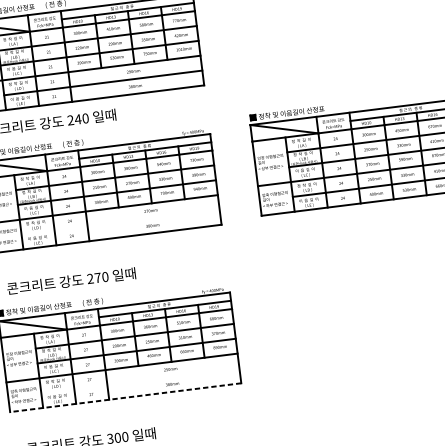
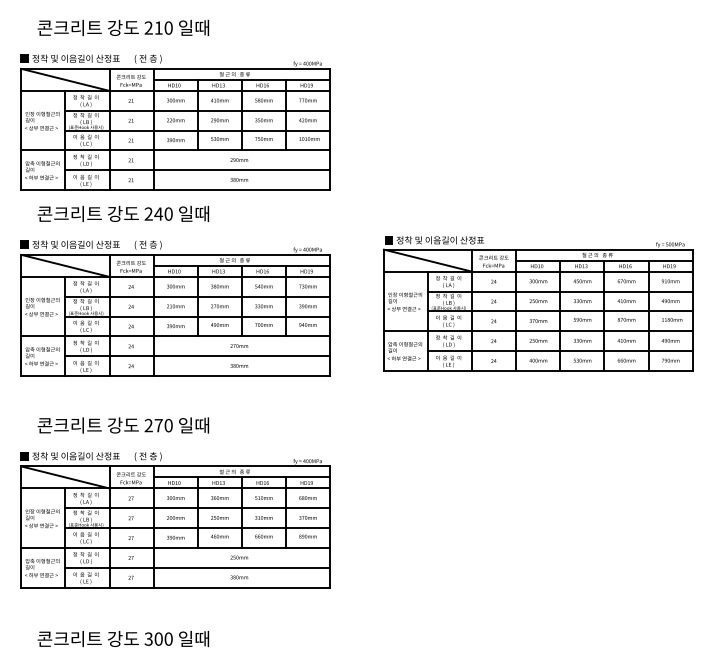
line: (120, 222) -> (197, 356), added
line: (140, 380) -> (197, 567), added
line: (125, 397) -> (175, 587), dashed -> solid

